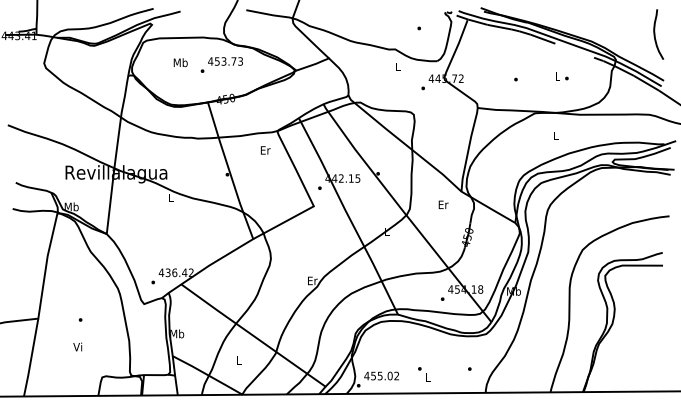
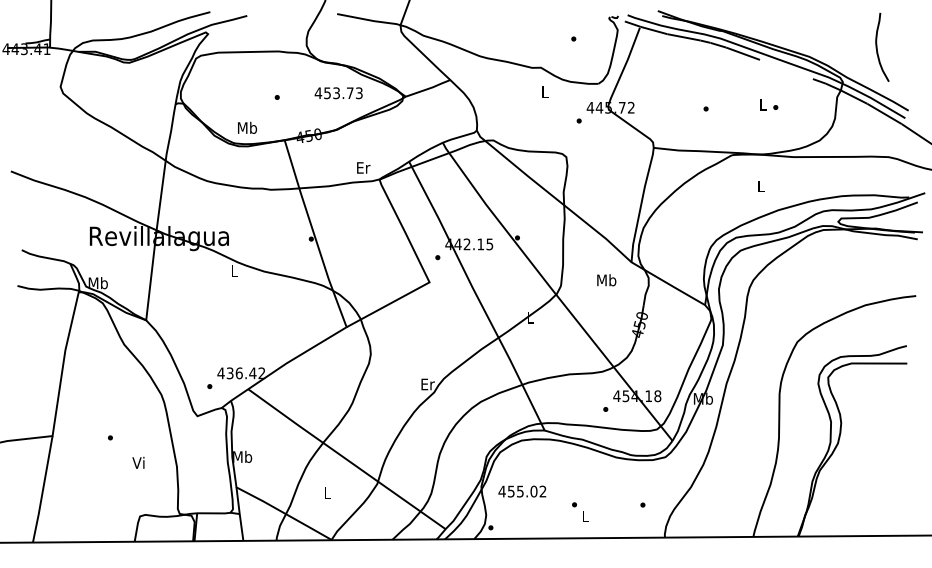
curve: (655, 33) -> (877, 46), moved
text: (225, 61) -> (338, 93), moved
text: (180, 62) -> (247, 127), moved
text: (265, 150) -> (363, 167), moved
text: (443, 204) -> (606, 280), Er -> Mb
text: (77, 346) -> (138, 462), moved
text: (381, 375) -> (522, 491), moved

